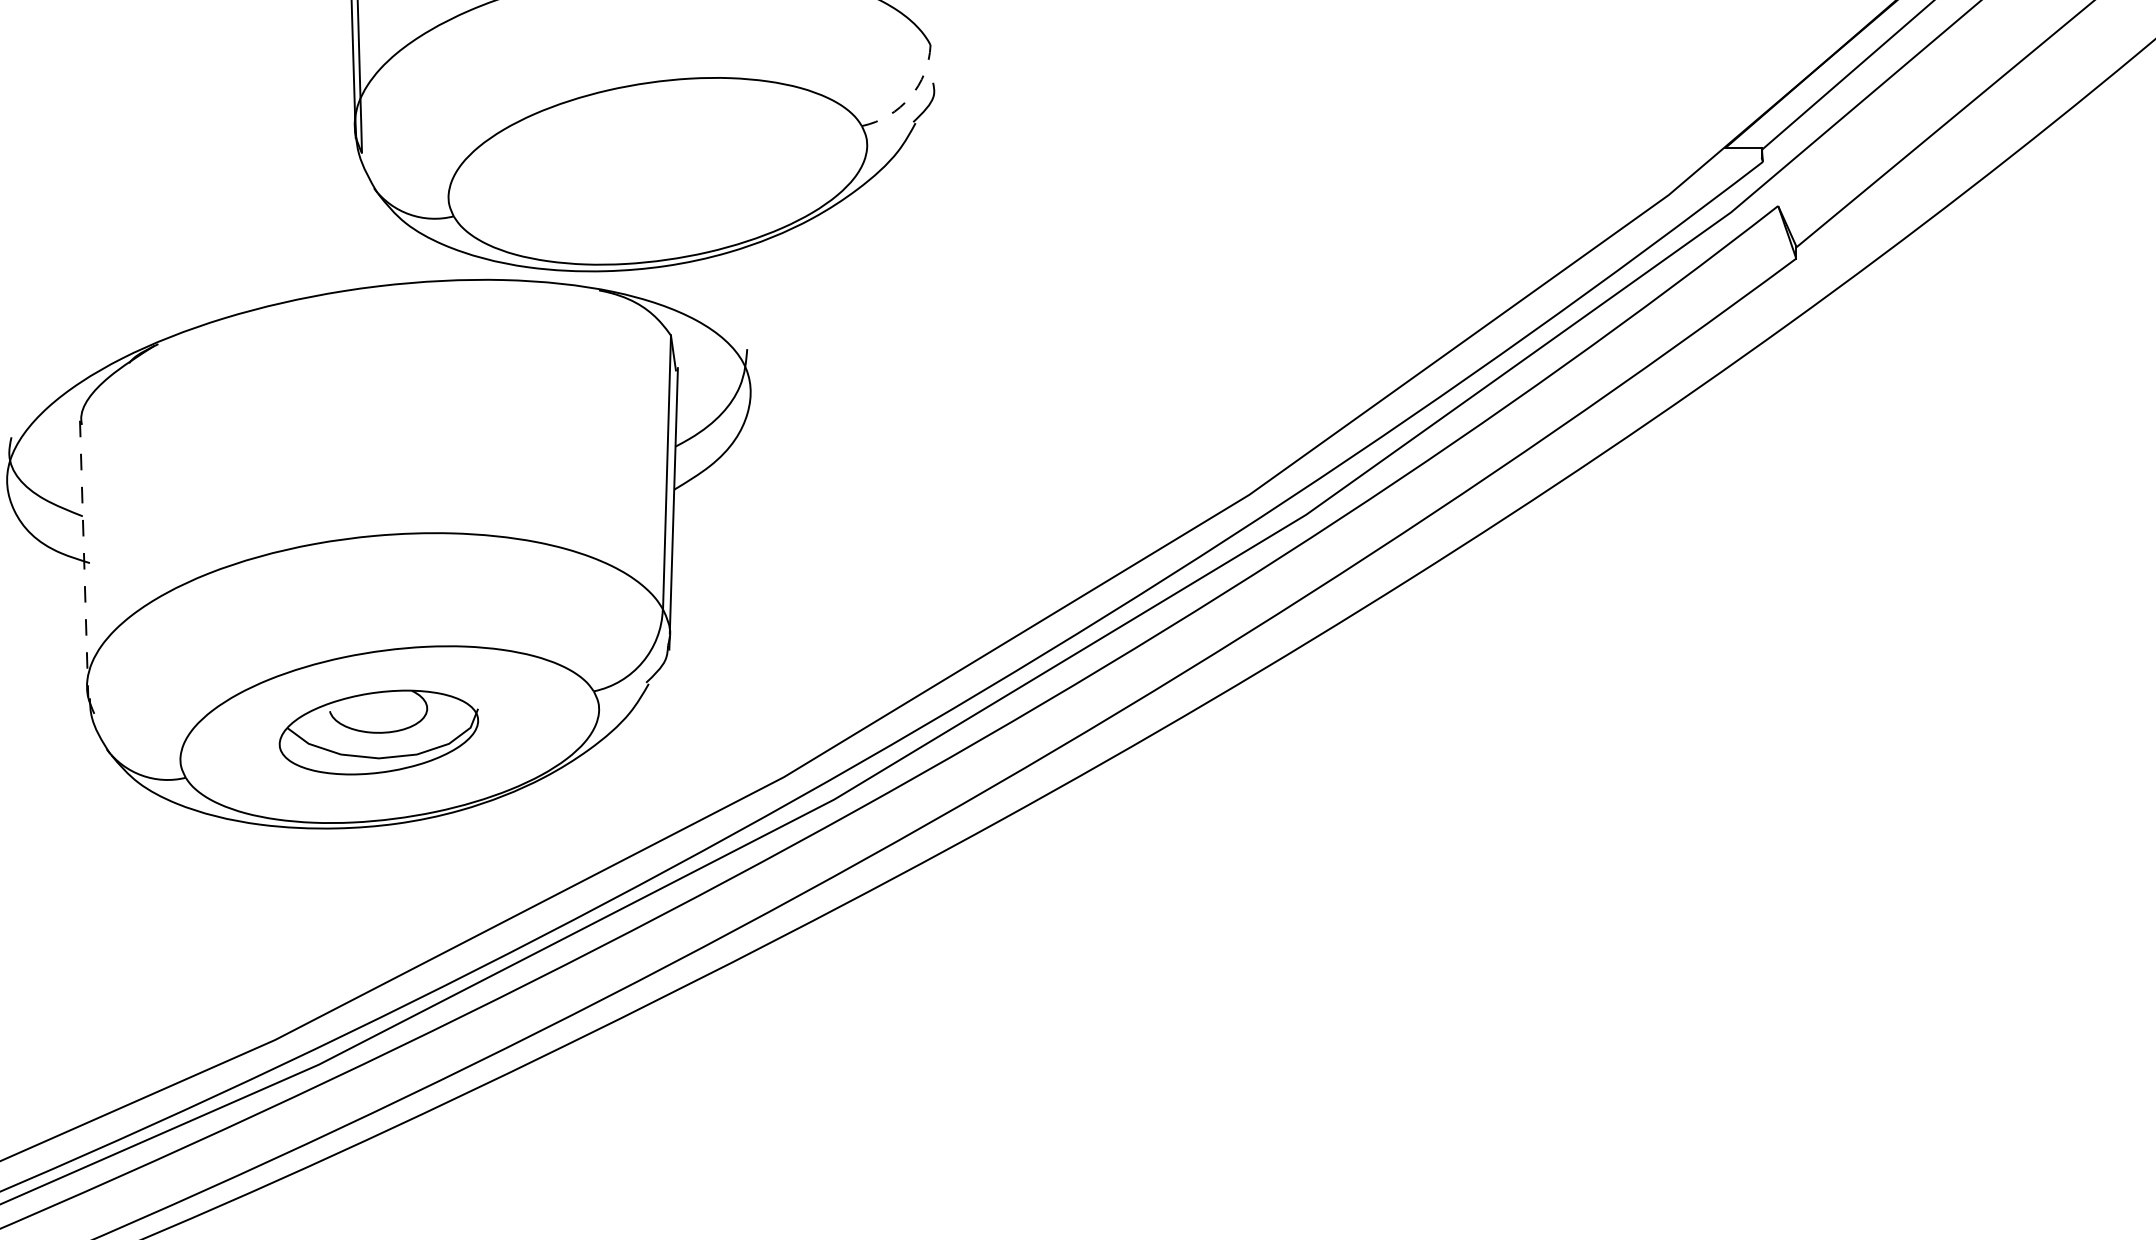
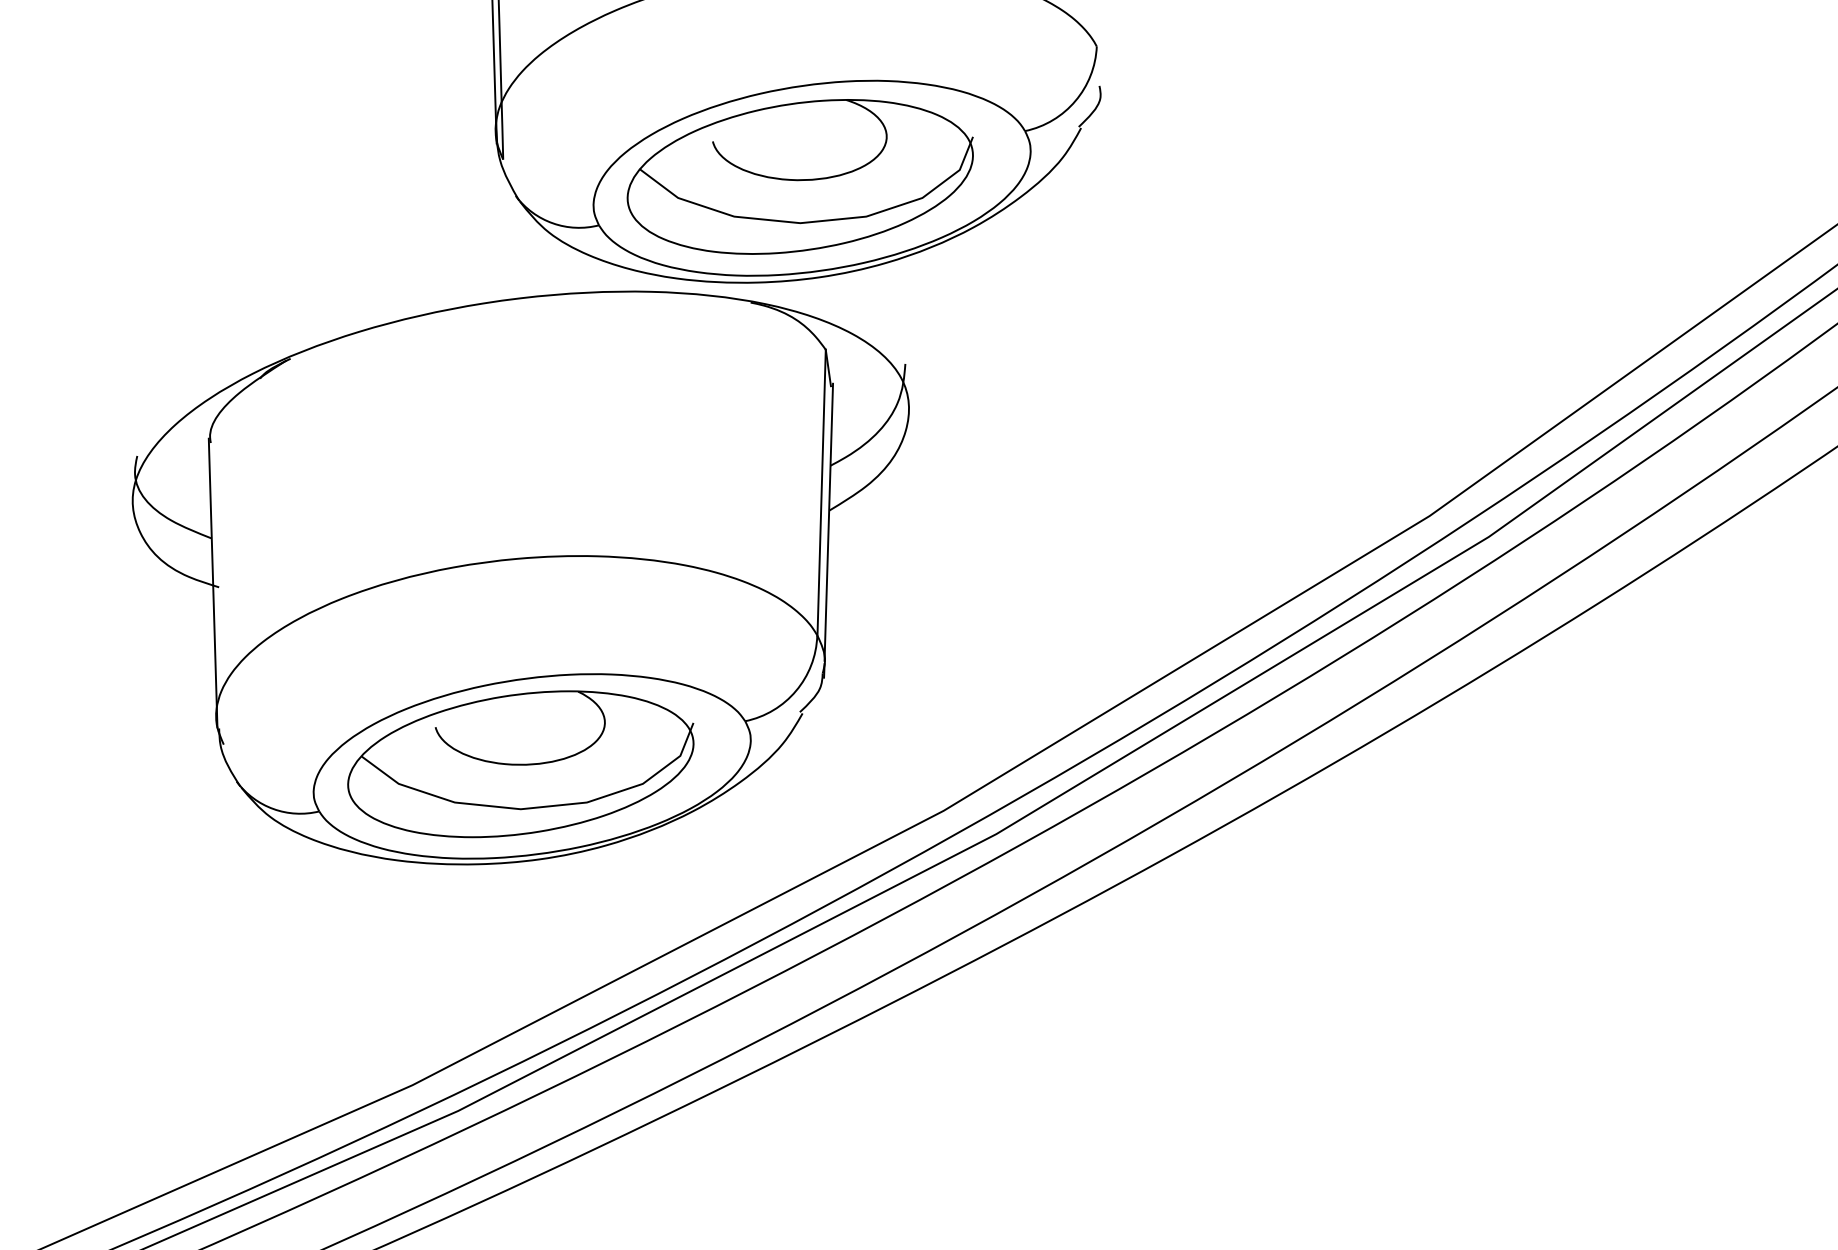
arc: (910, 97) -> (1075, 101), dashed -> solid
part: (646, 169) -> (800, 176), added
line: (84, 559) -> (213, 583), dashed -> solid
part: (378, 732) -> (520, 764), size x1.67

